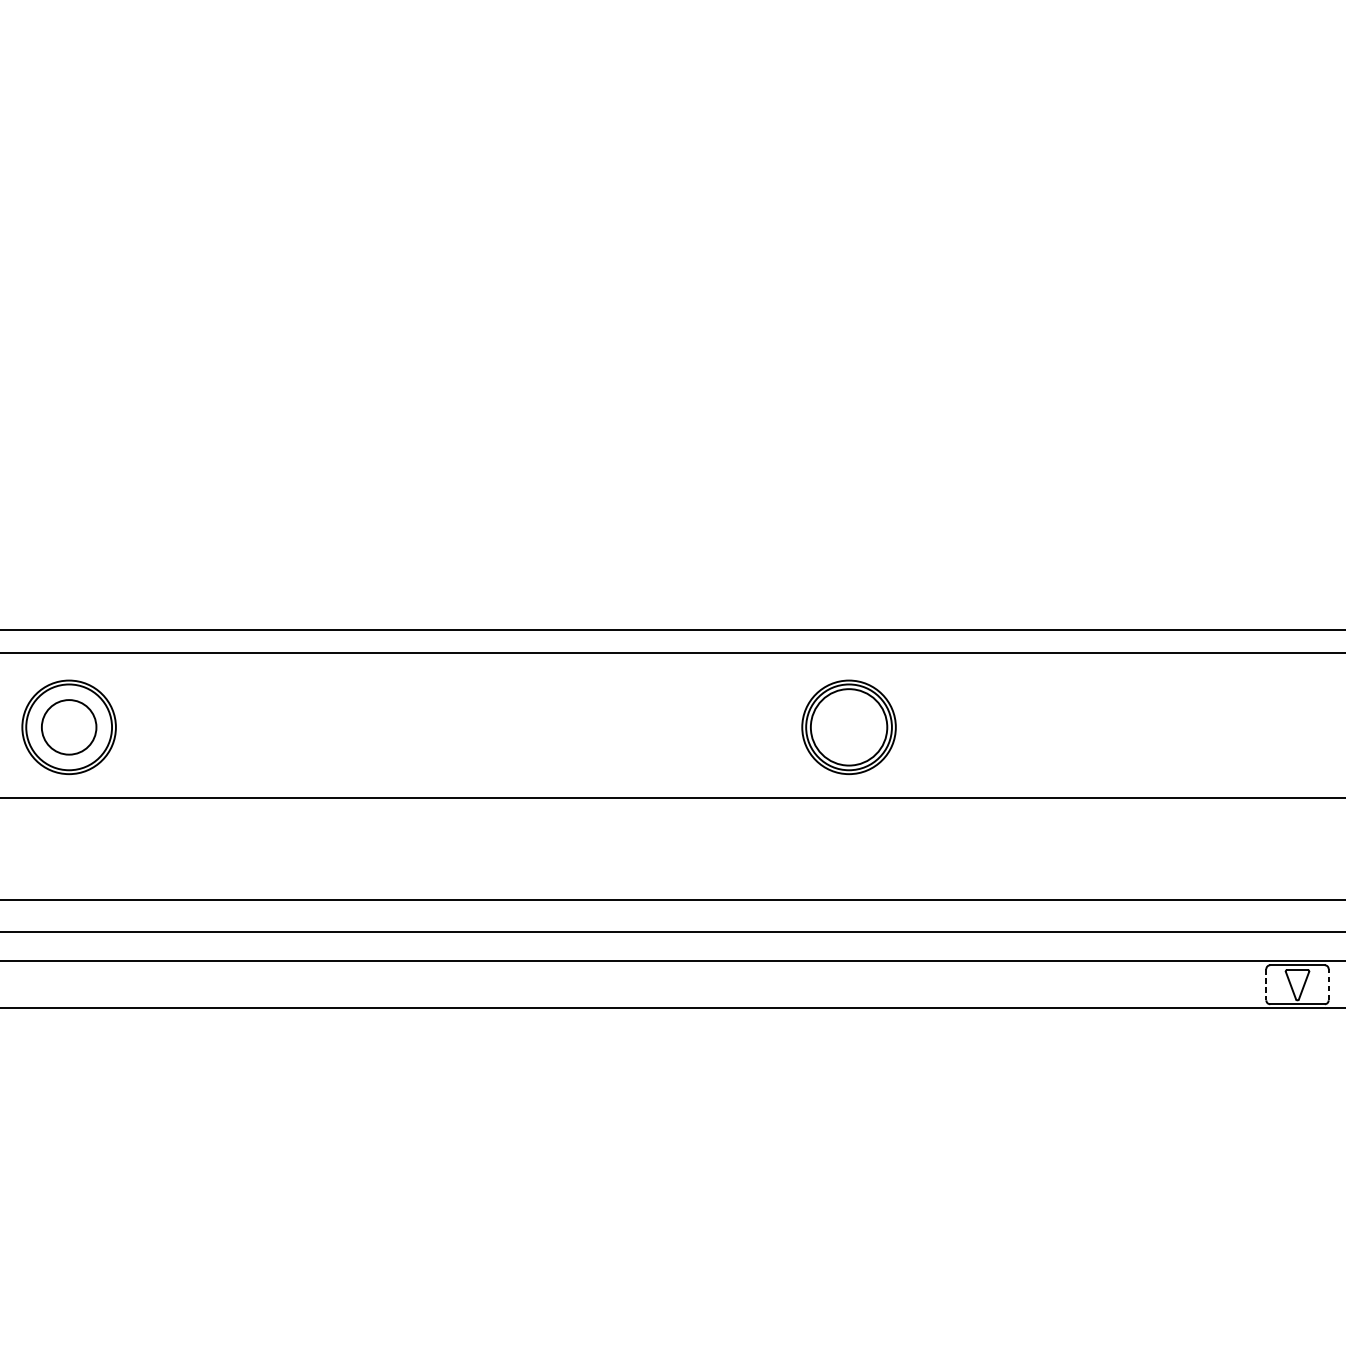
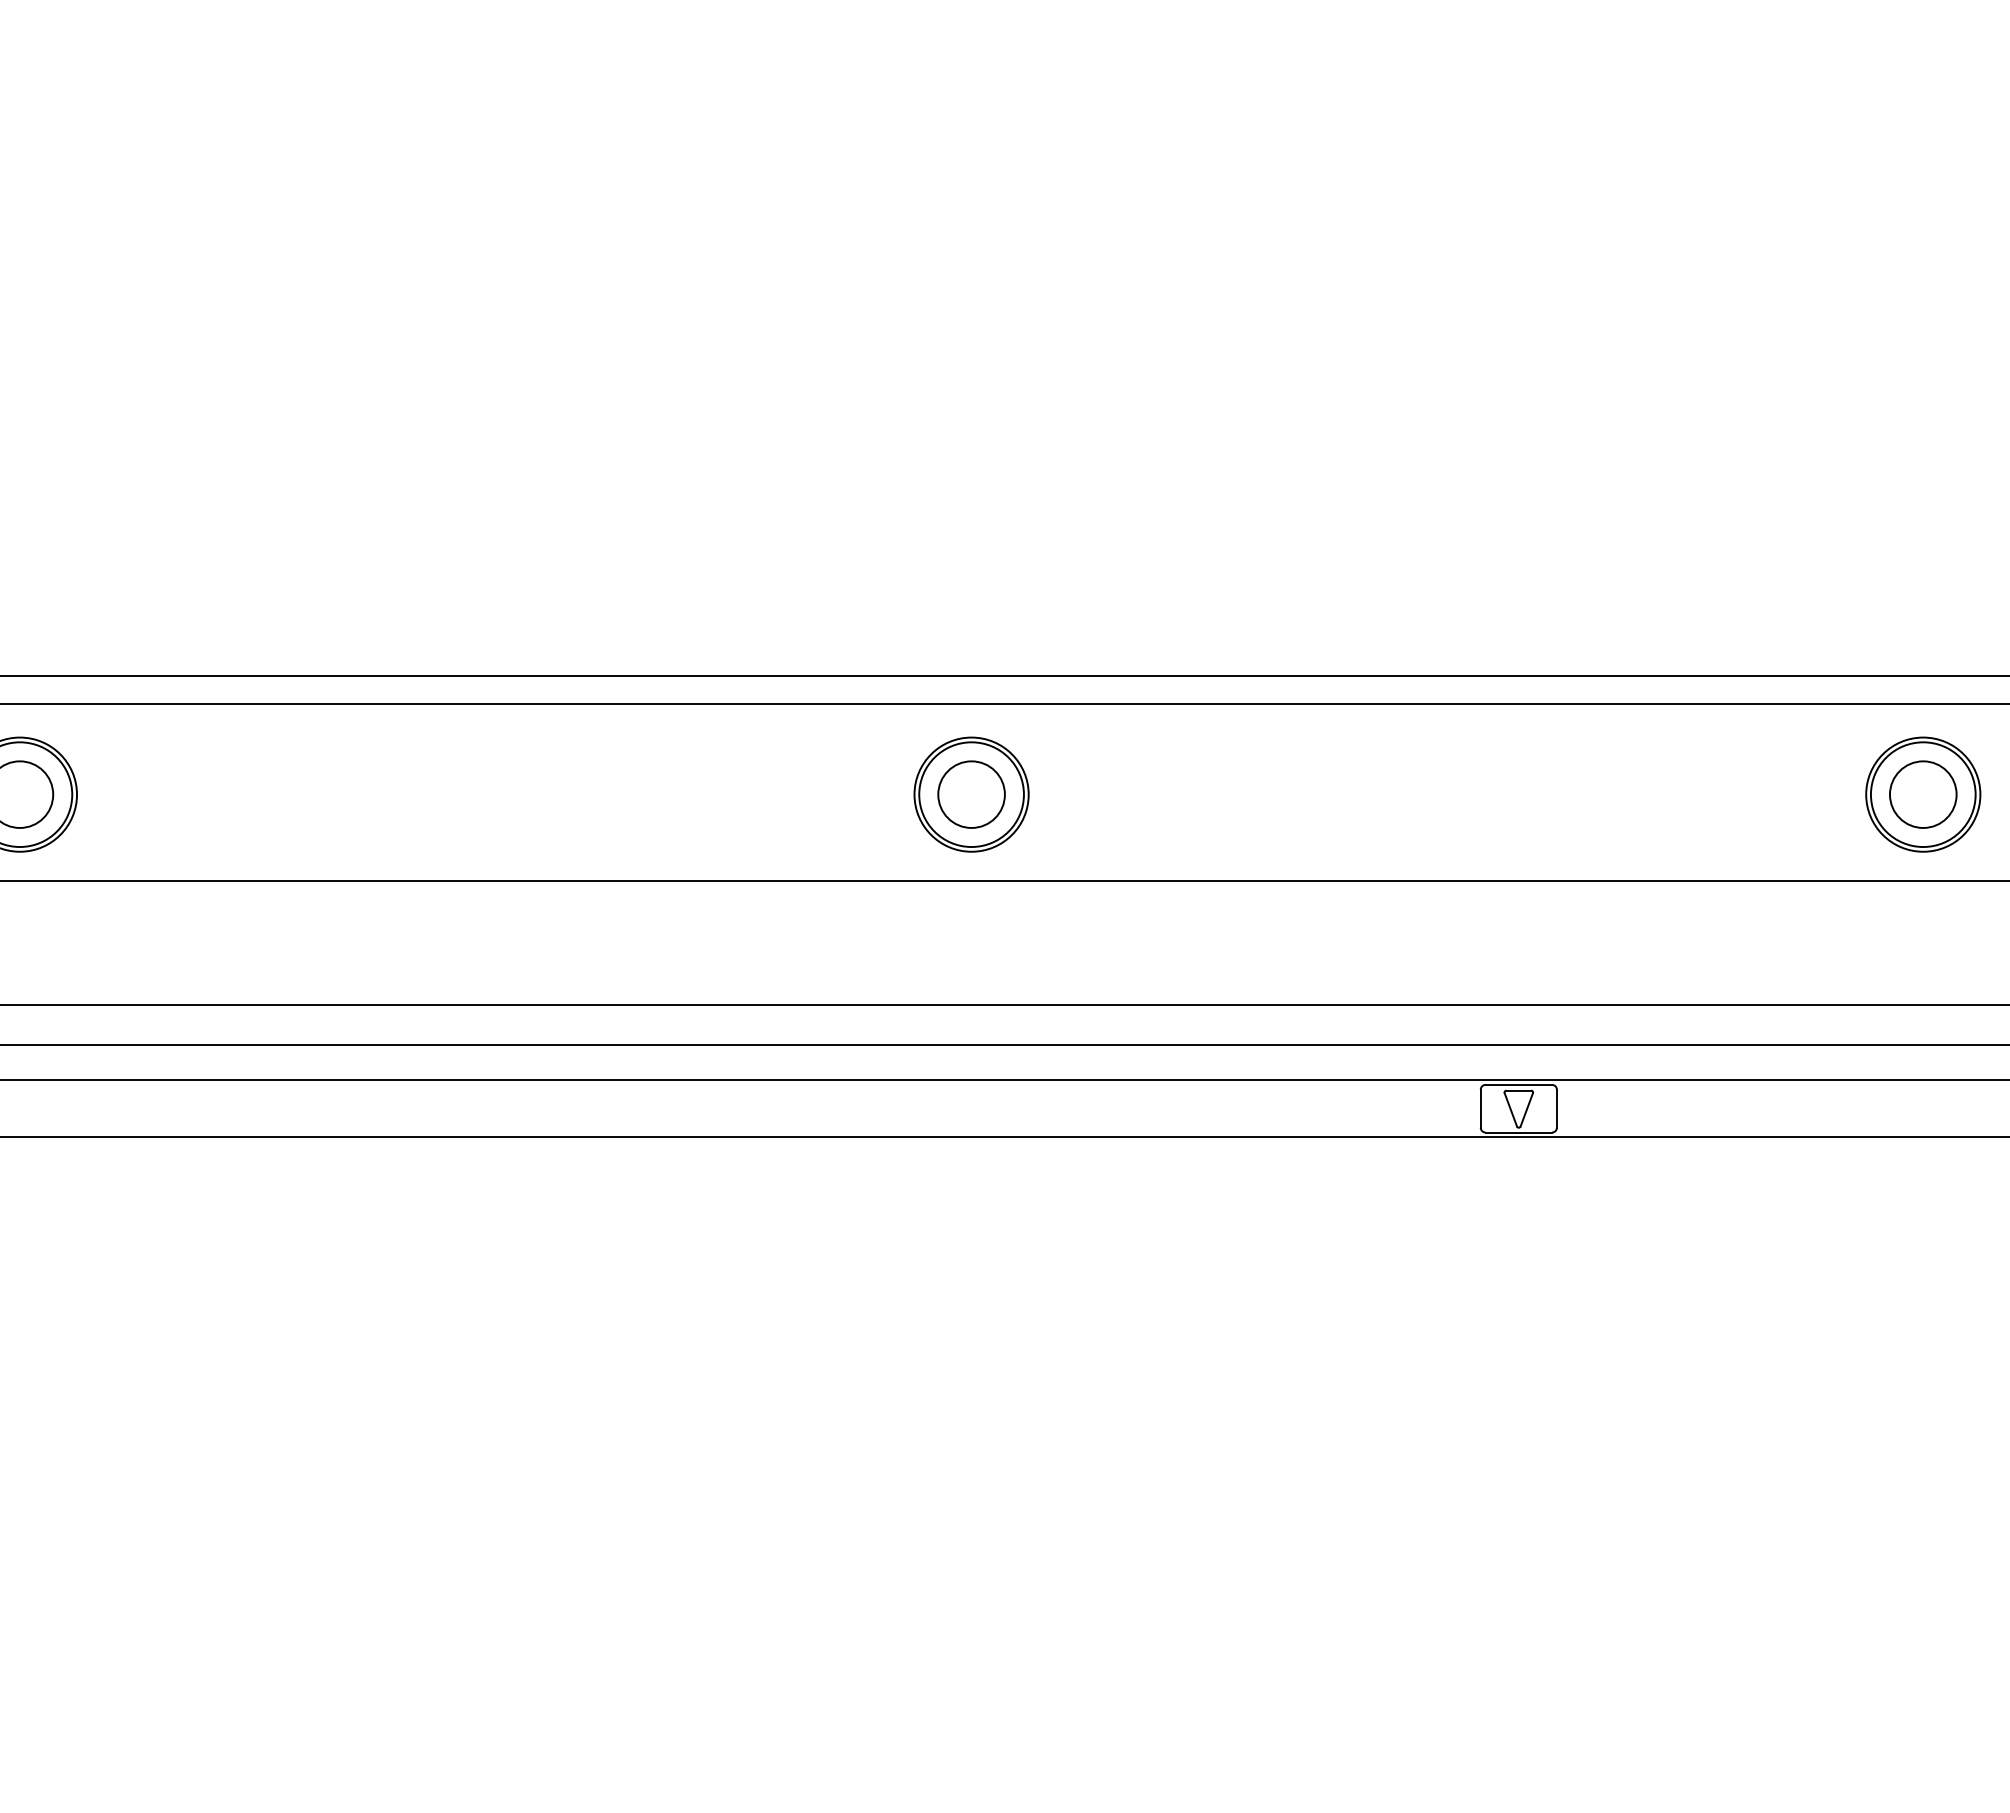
circle: (848, 727) -> (971, 794), size x0.71
line: (1328, 984) -> (1556, 1108), dashed -> solid
line: (1266, 985) -> (1480, 1109), dashed -> solid

